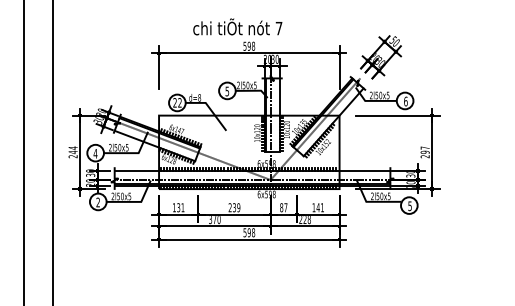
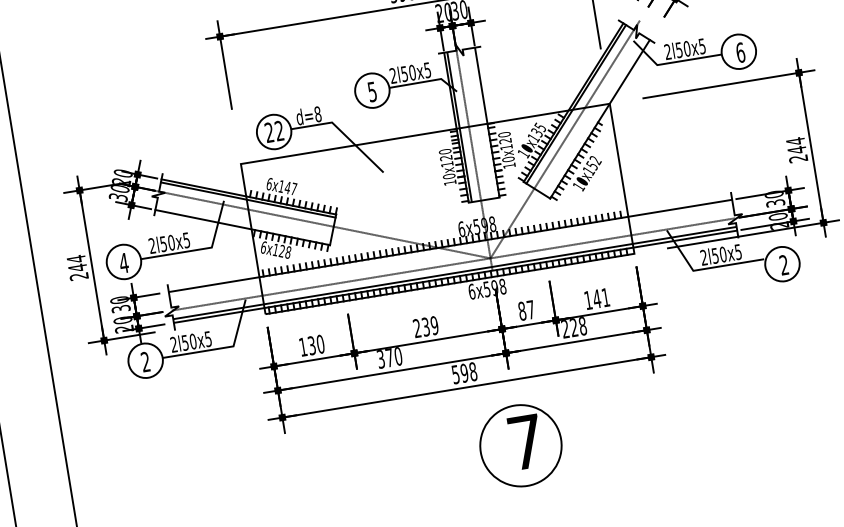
text: (424, 150) -> (795, 146), 297 -> 244
text: (409, 206) -> (783, 265), 5 -> 2
text: (182, 207) -> (319, 343), 131 -> 130
part: (270, 271) -> (520, 445), added

